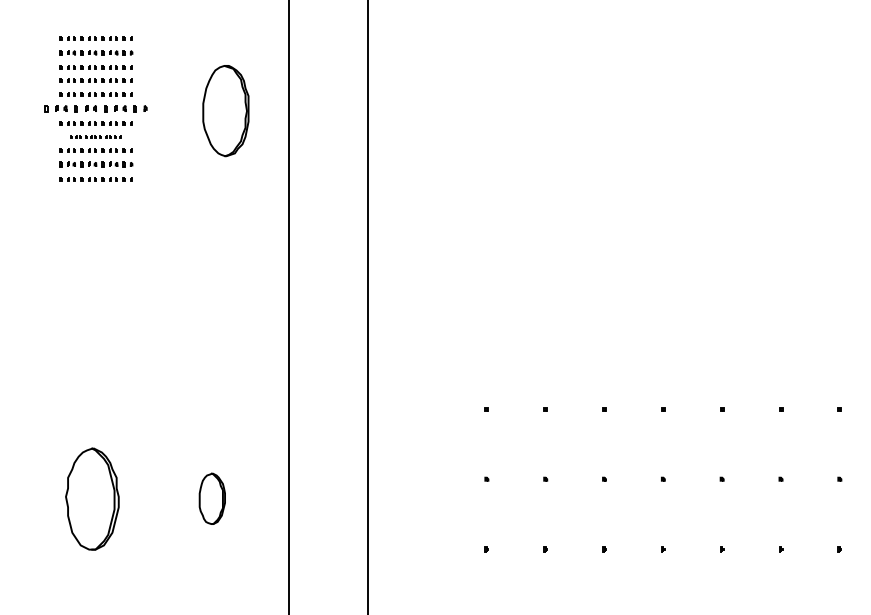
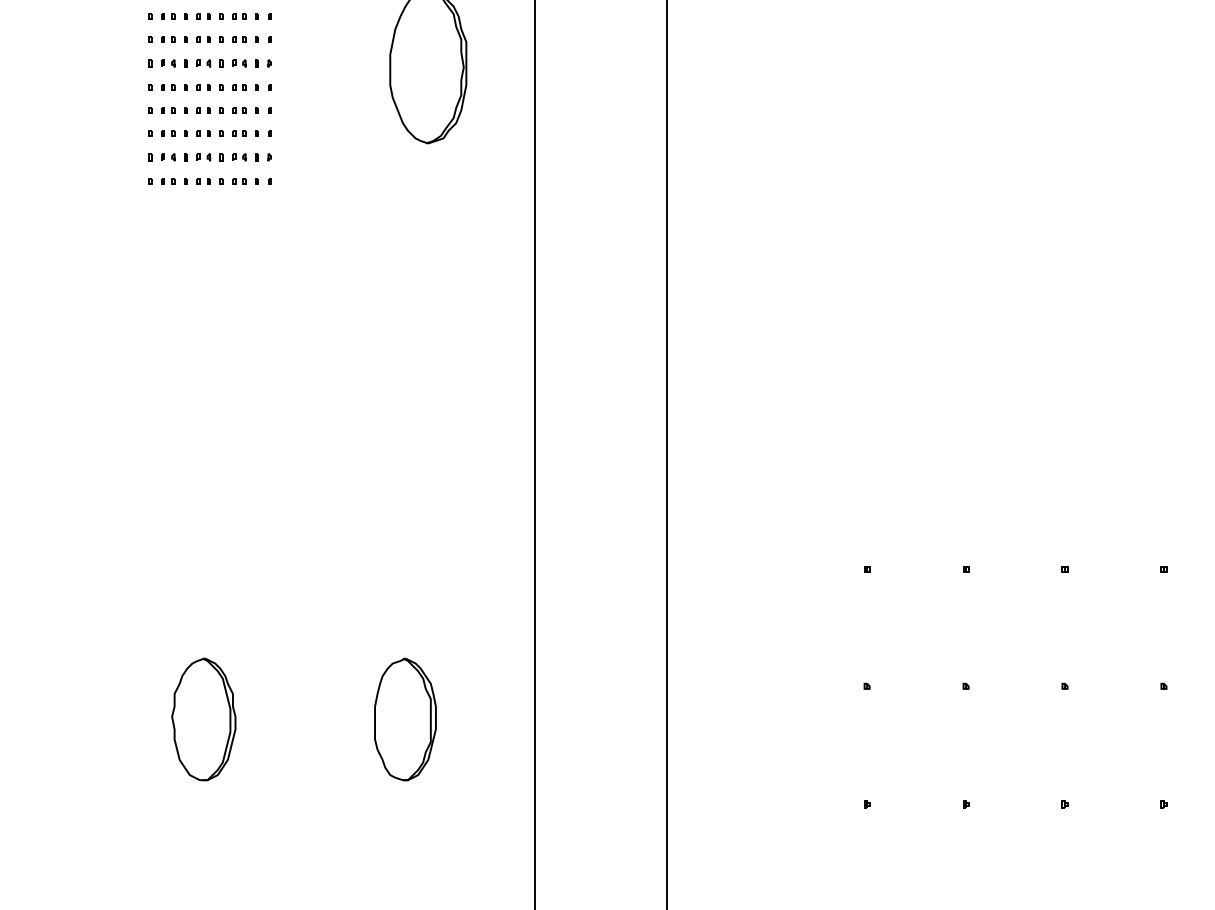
part: (96, 108) -> (210, 62), size x0.71
part: (95, 136) -> (208, 110), size x1.43
part: (92, 498) -> (203, 718), size x0.71
part: (212, 498) -> (405, 718), size x1.43

